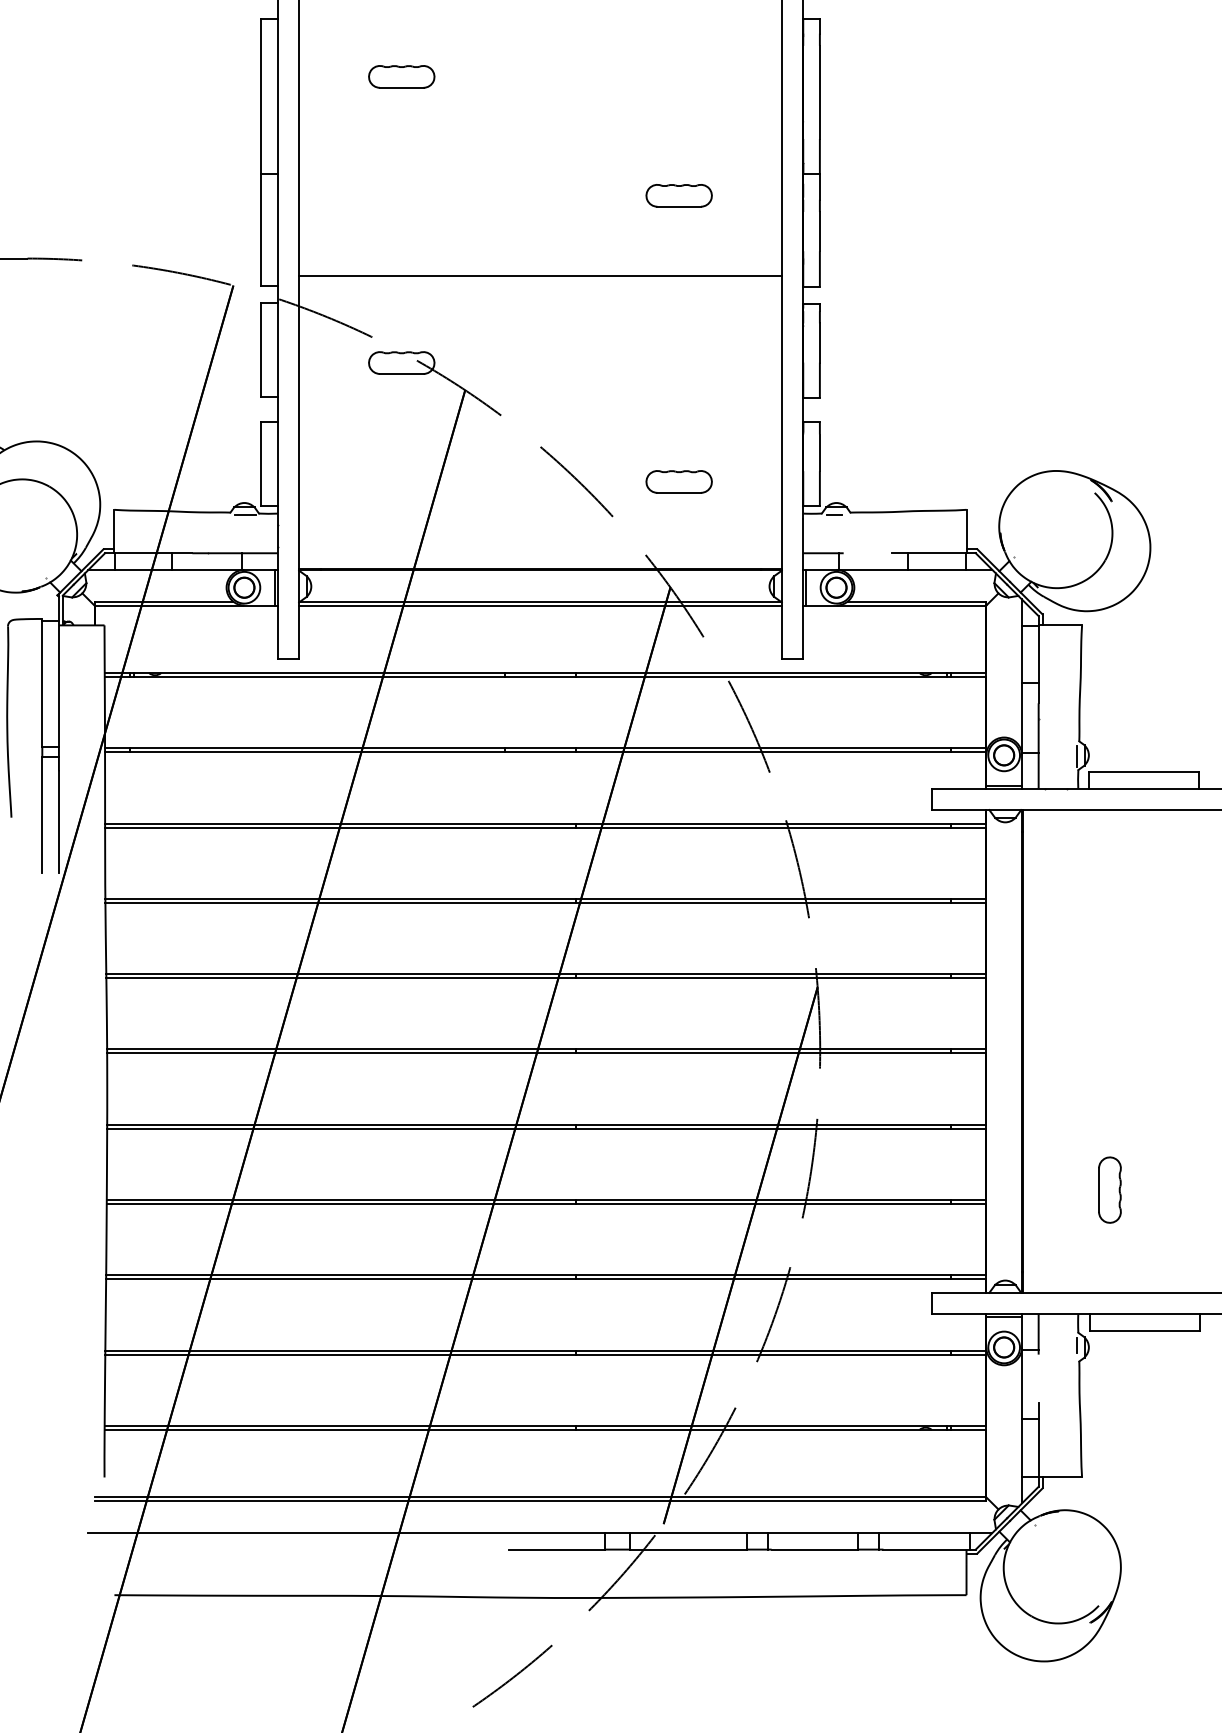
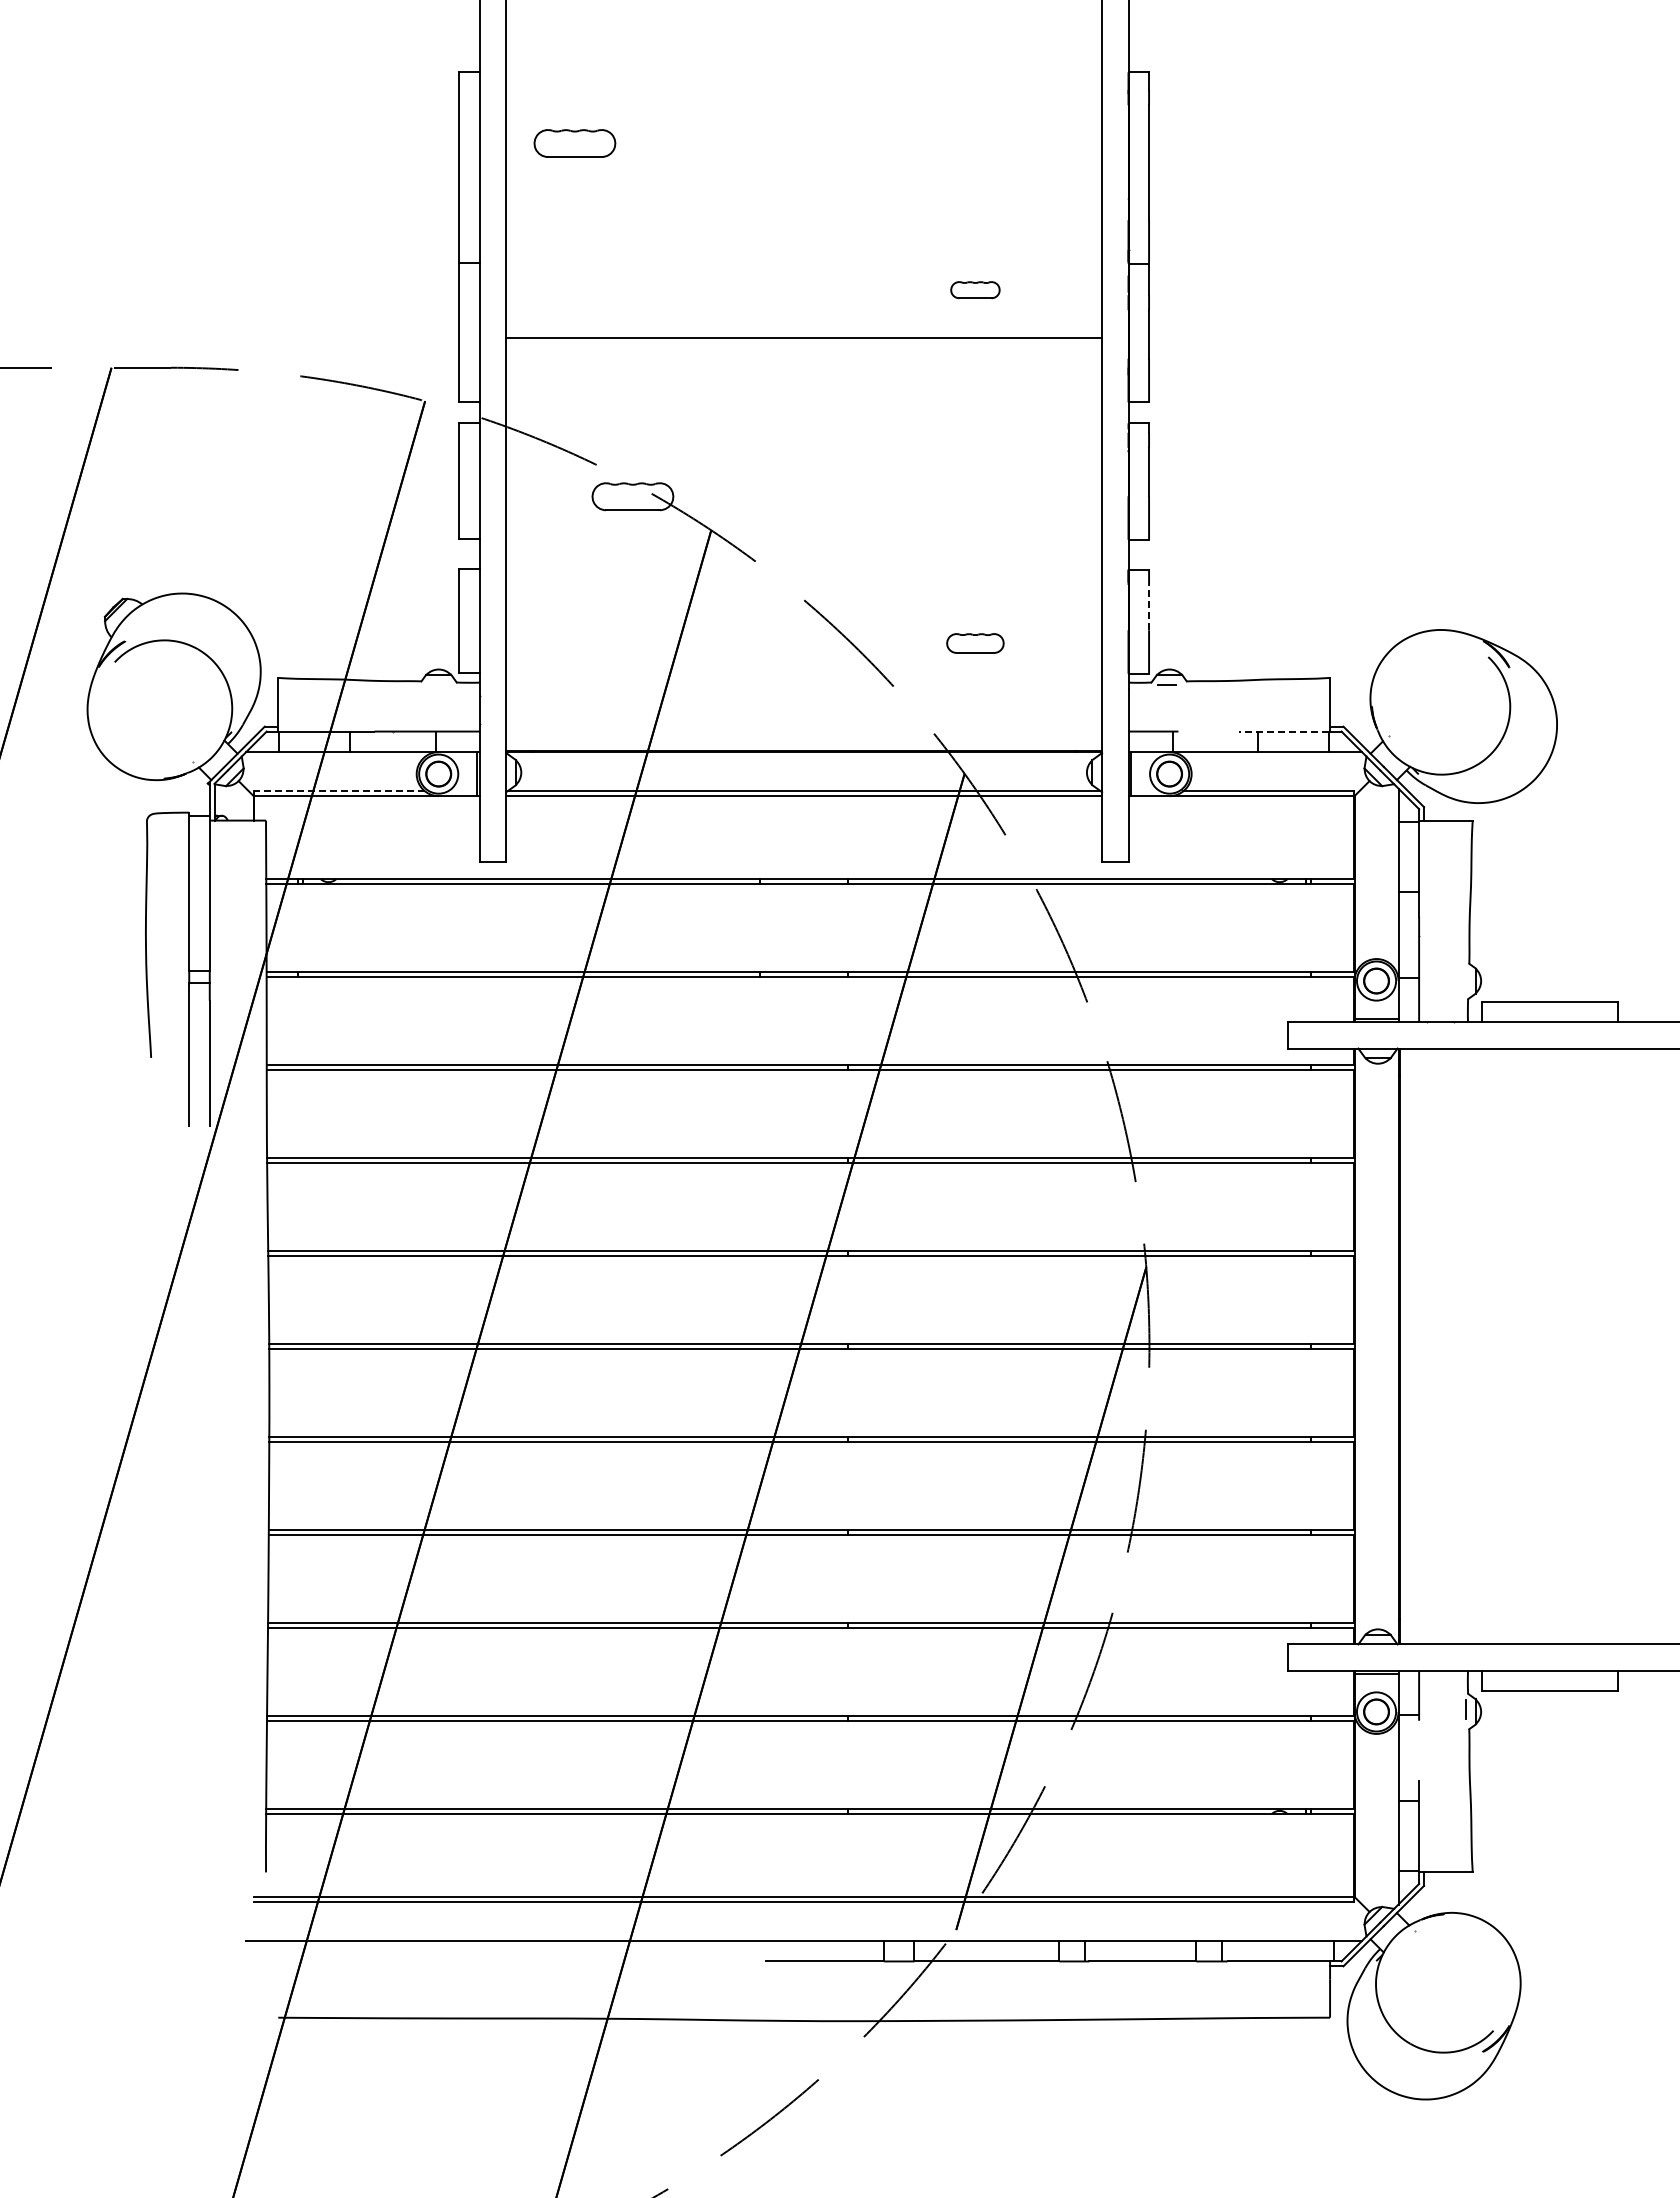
part: (401, 76) -> (574, 143), moved
part: (679, 195) -> (975, 289), size x0.6
line: (540, 276) -> (804, 338), moved
line: (820, 452) -> (1149, 607), solid -> dashed
part: (679, 481) -> (975, 643), size x0.7
line: (245, 515) -> (439, 684), removed
line: (928, 553) -> (1283, 731), solid -> dashed
line: (164, 601) -> (339, 791), solid -> dashed
line: (1077, 756) -> (1466, 982), removed
part: (1109, 1189) -> (1506, 1517), removed

